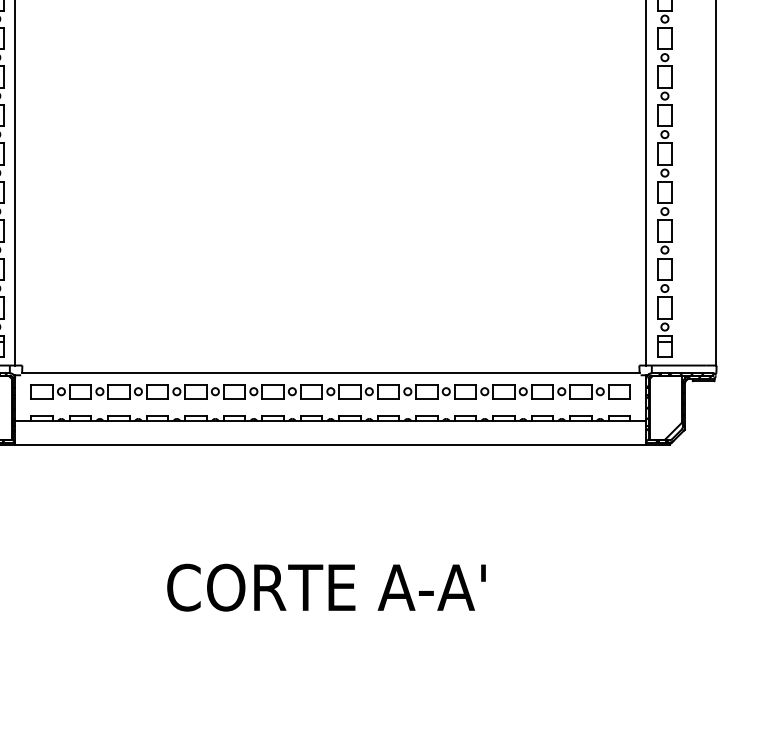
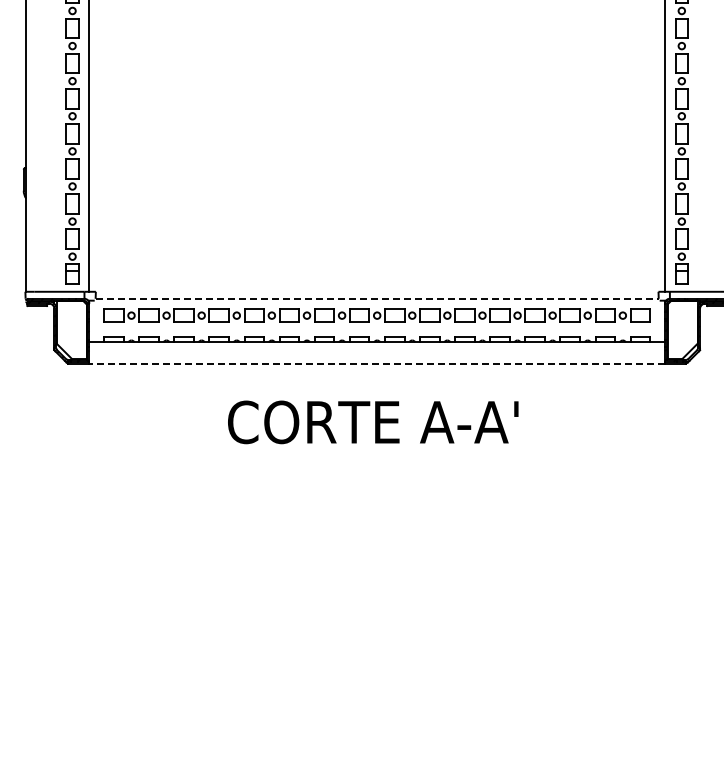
line: (331, 372) -> (377, 298), solid -> dashed
line: (331, 445) -> (377, 364), solid -> dashed
text: (326, 587) -> (373, 422), moved

